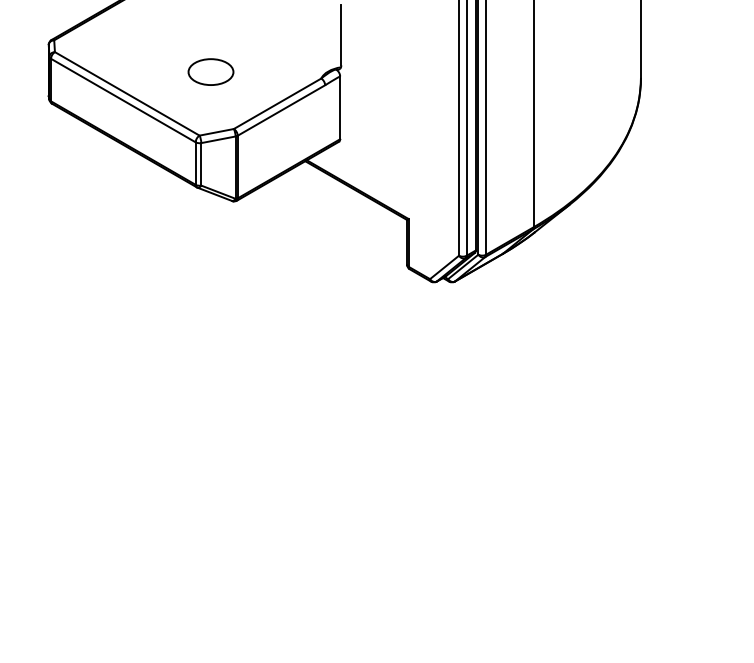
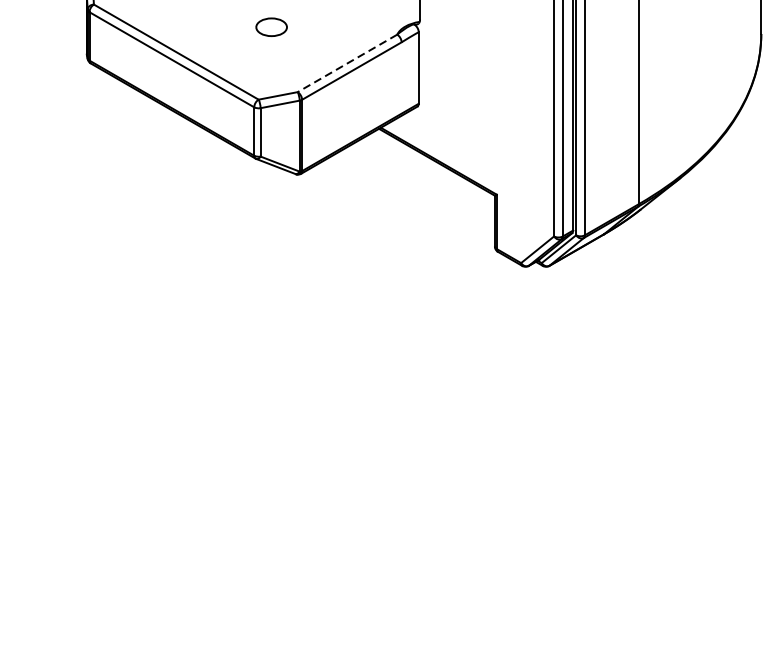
part: (210, 71) -> (271, 26), size x0.6
line: (277, 104) -> (347, 64), solid -> dashed

